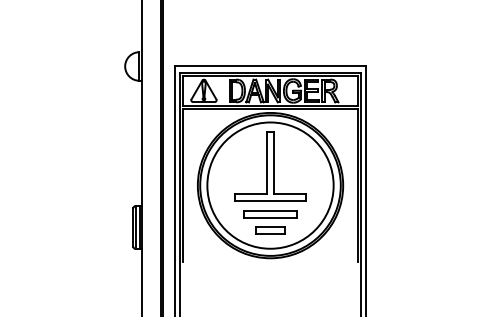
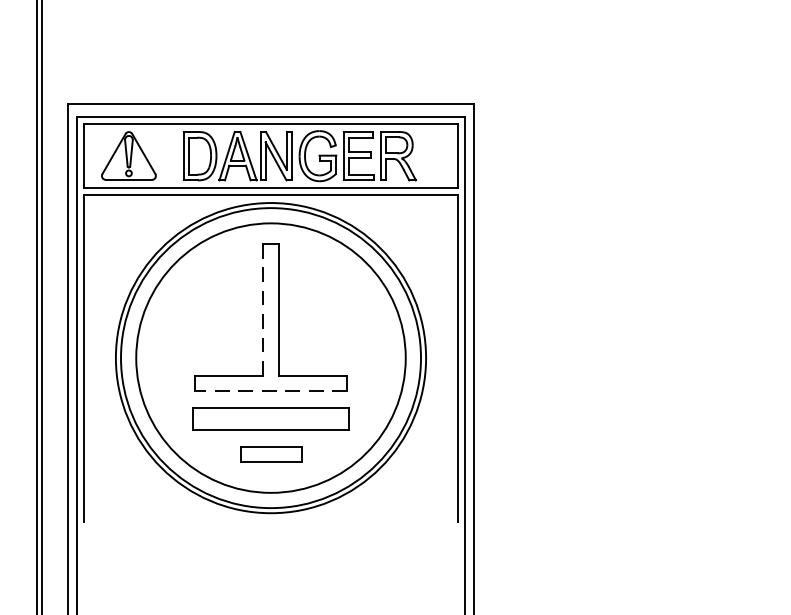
line: (266, 162) -> (262, 308), solid -> dashed
line: (270, 201) -> (270, 392), solid -> dashed
part: (270, 214) -> (270, 419), size x1.4

